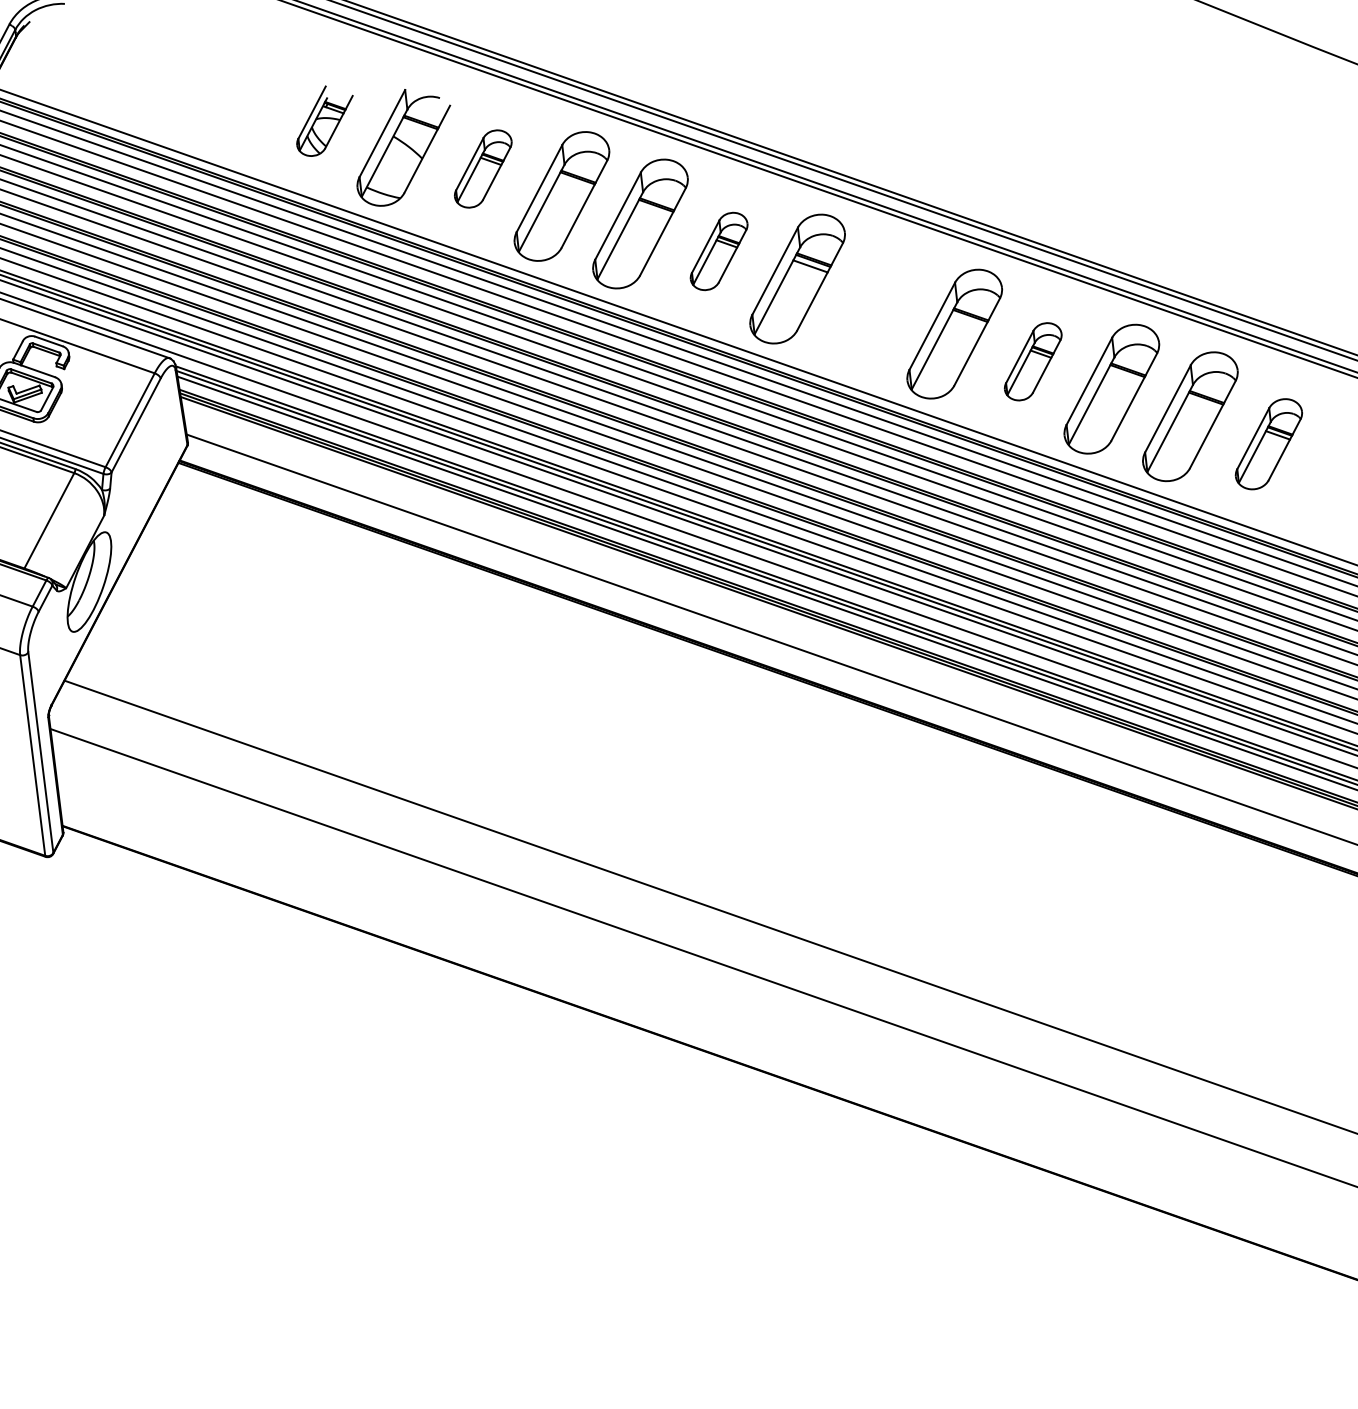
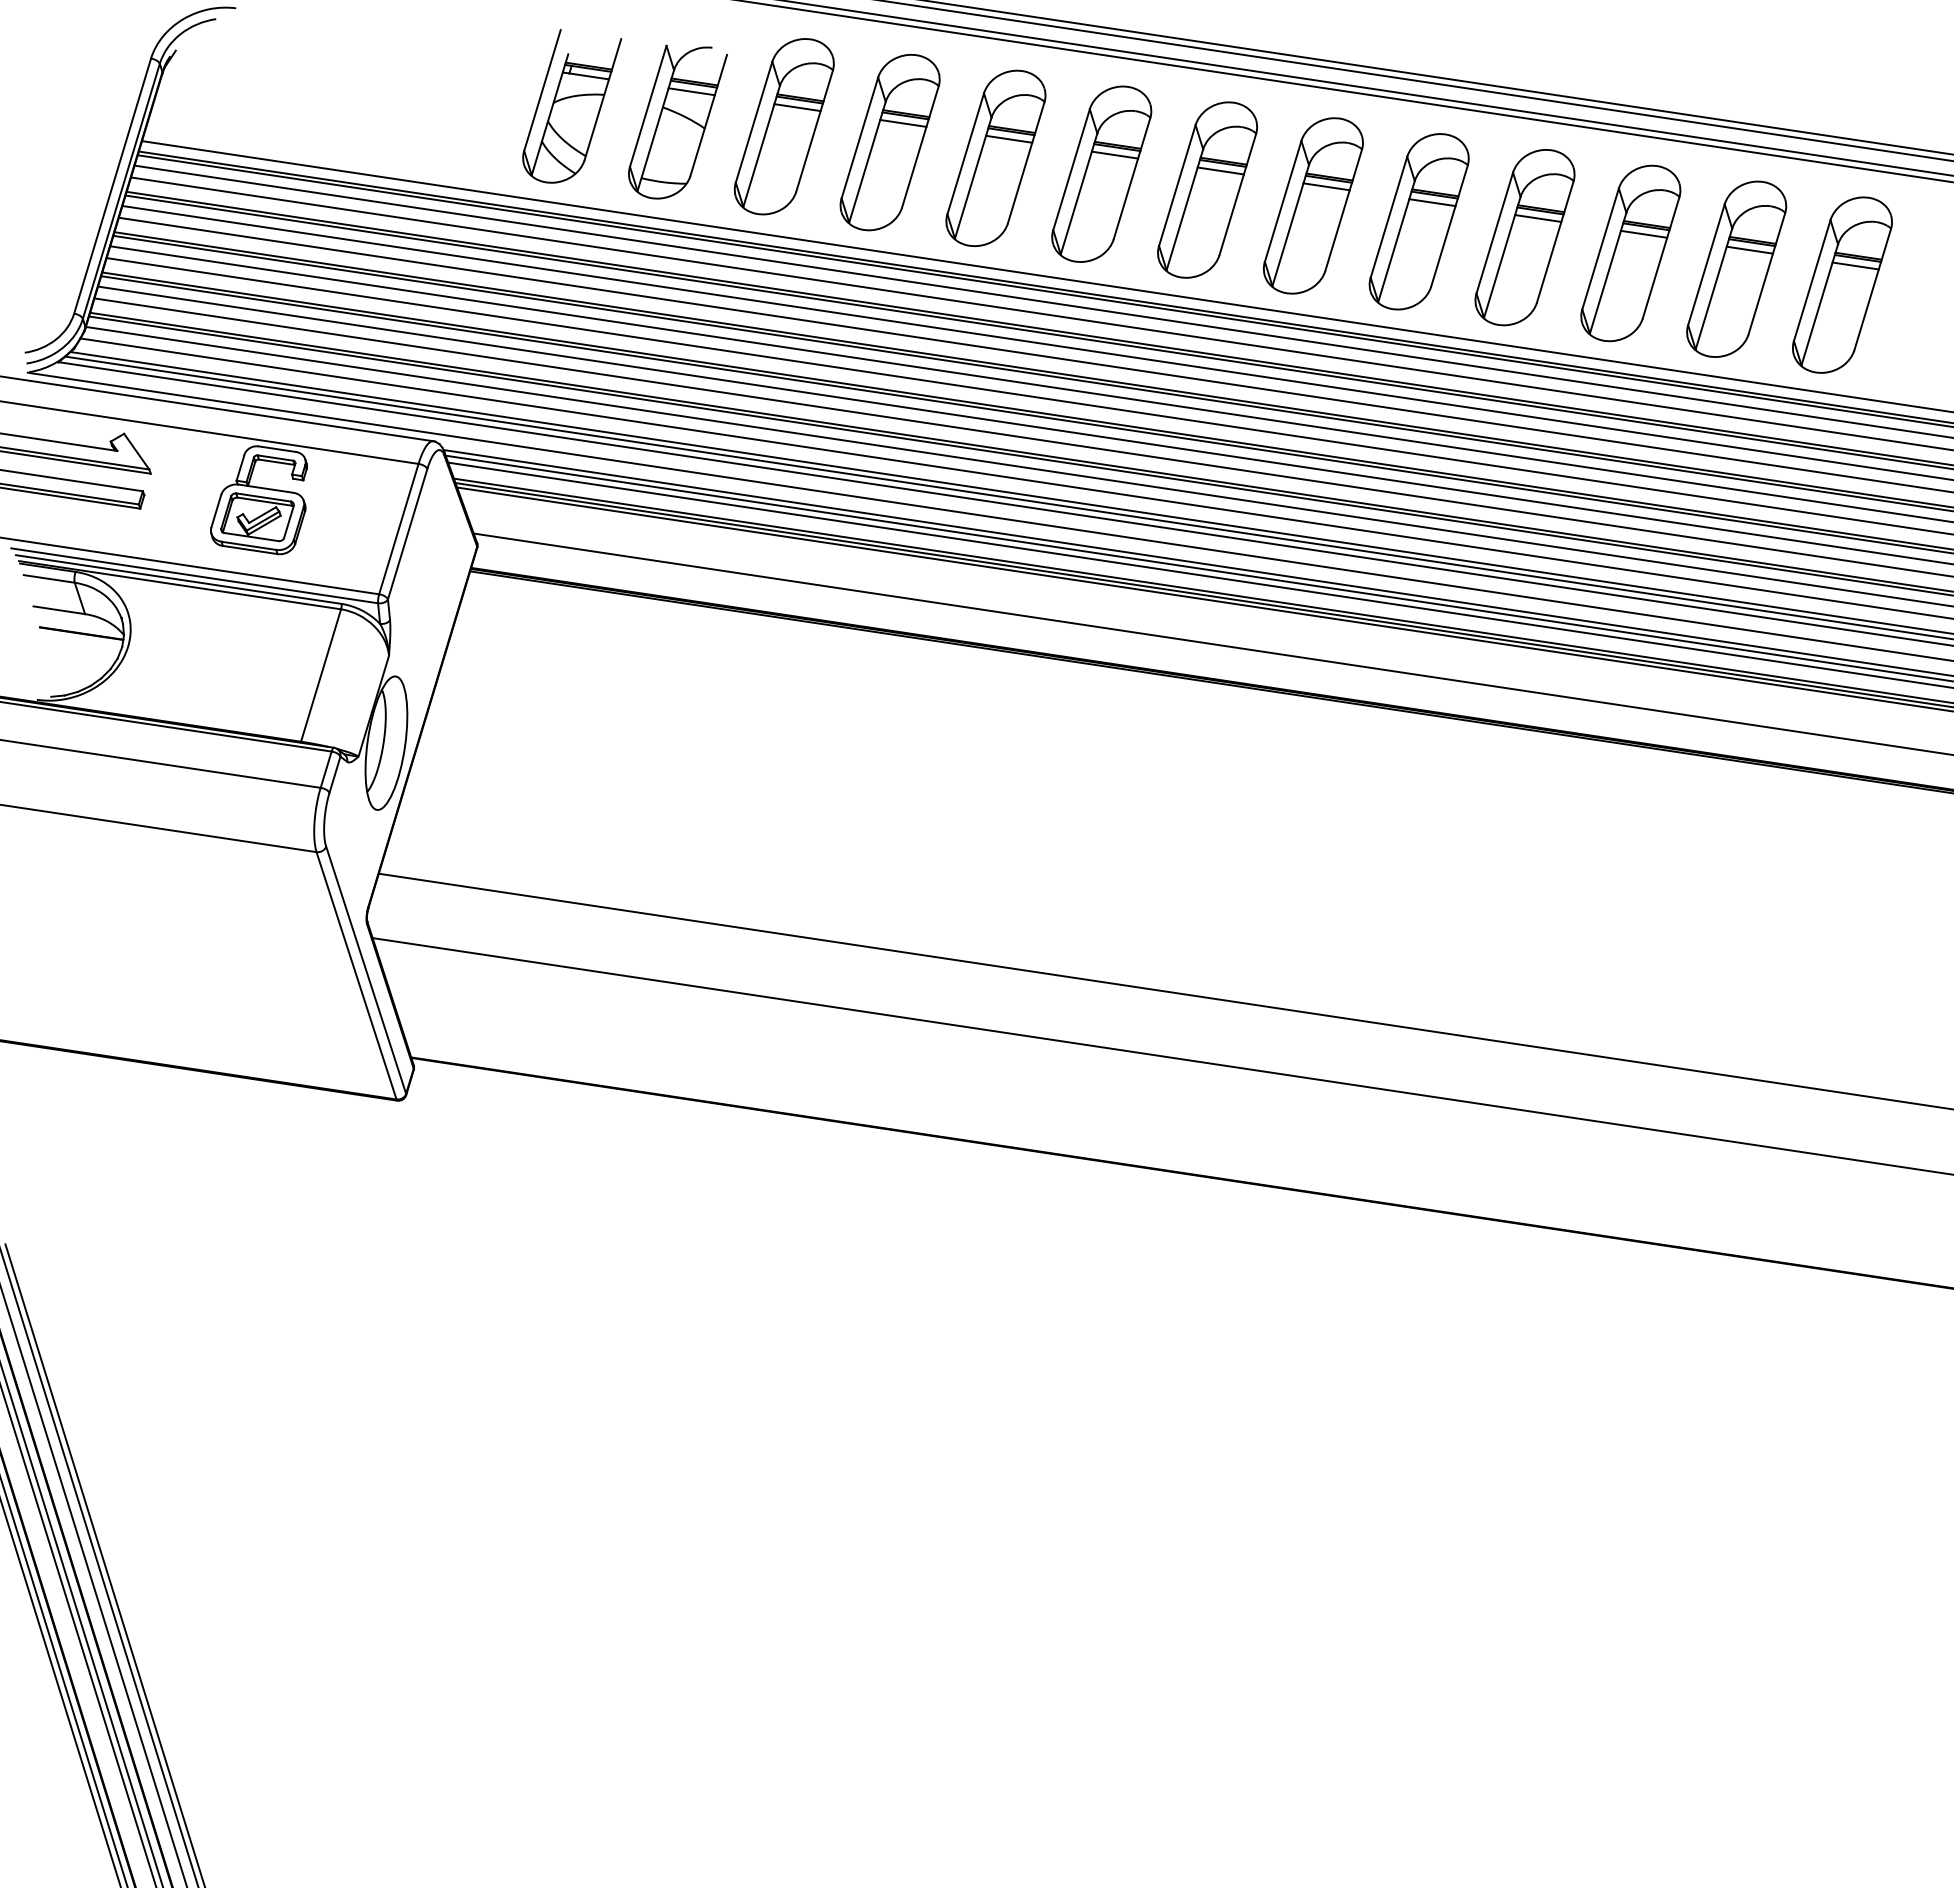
part: (324, 122) -> (572, 106), size x1.67
line: (417, 128) -> (691, 91), added
part: (482, 168) -> (783, 126), size x1.67
line: (575, 183) -> (903, 122), added
line: (653, 210) -> (1009, 138), added
part: (718, 250) -> (1101, 173), size x1.67
part: (876, 306) -> (1313, 205), added
line: (967, 321) -> (1432, 202), added
part: (1032, 361) -> (1524, 237), size x1.67
line: (1124, 375) -> (1643, 233), added
line: (1203, 403) -> (1749, 249), added
part: (1269, 443) -> (1842, 284), size x1.43

